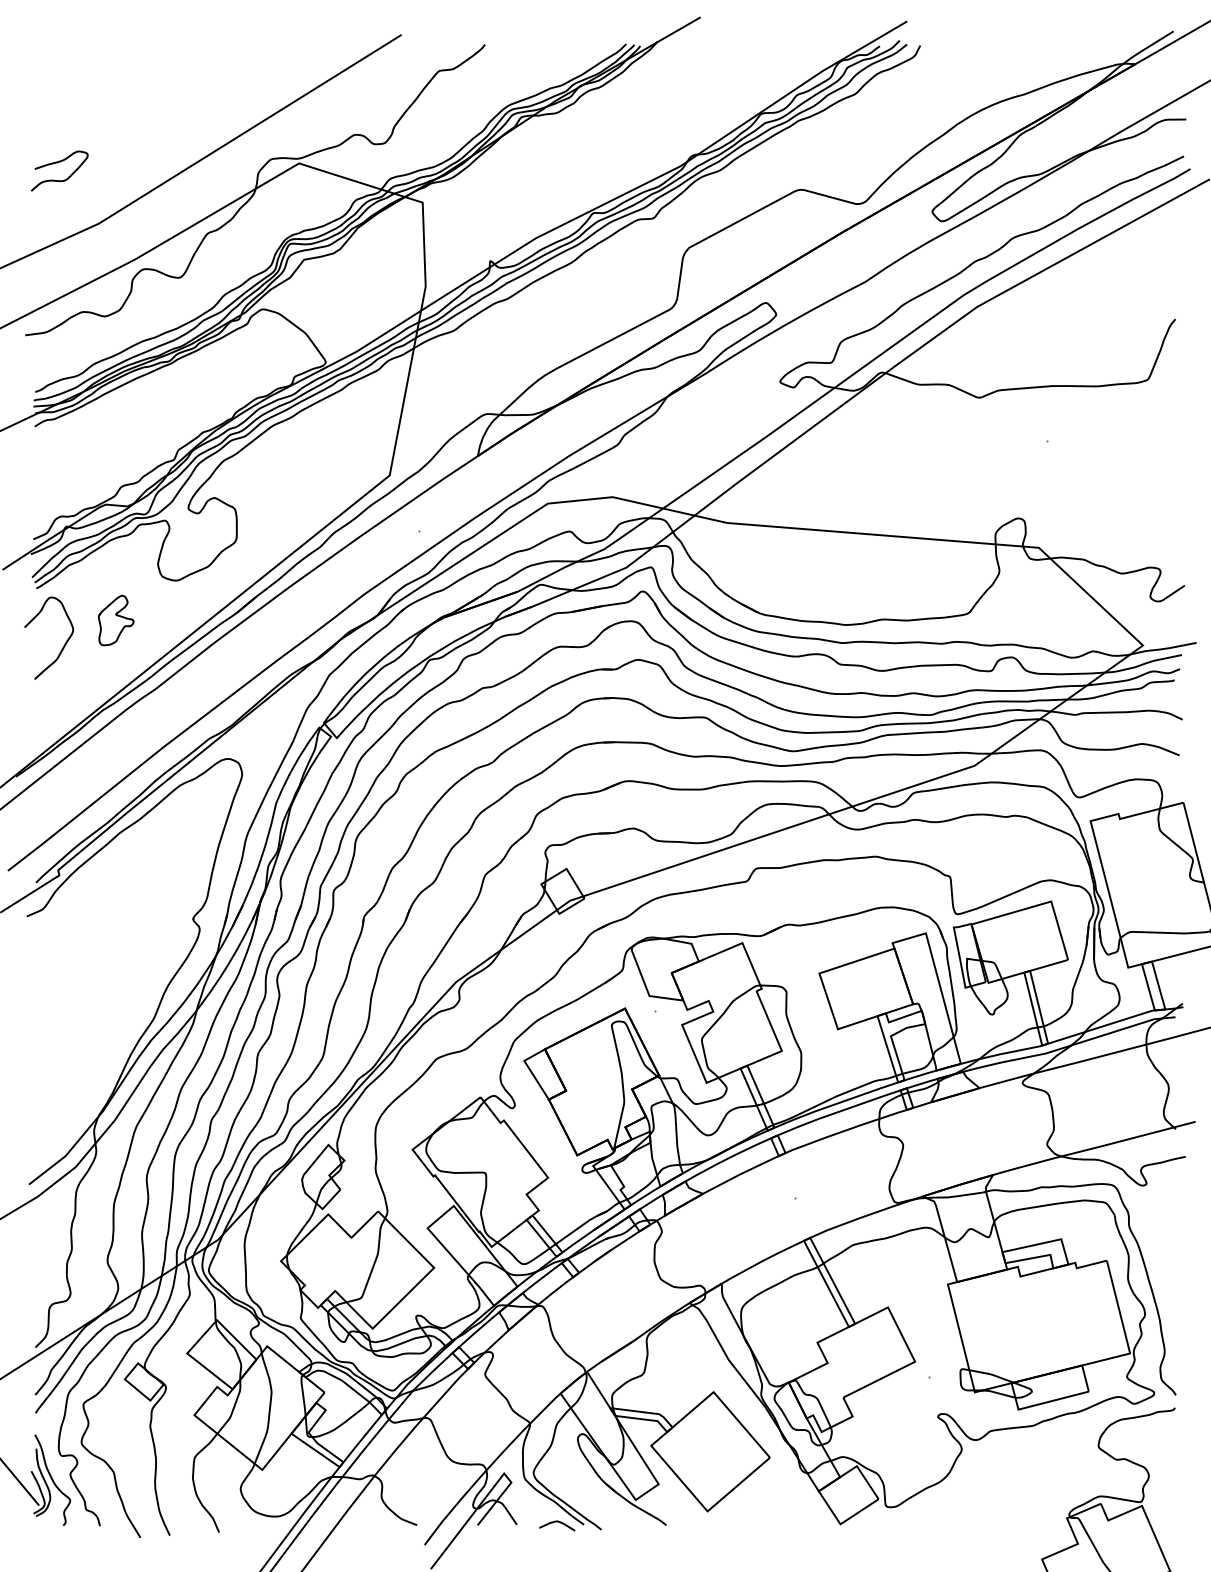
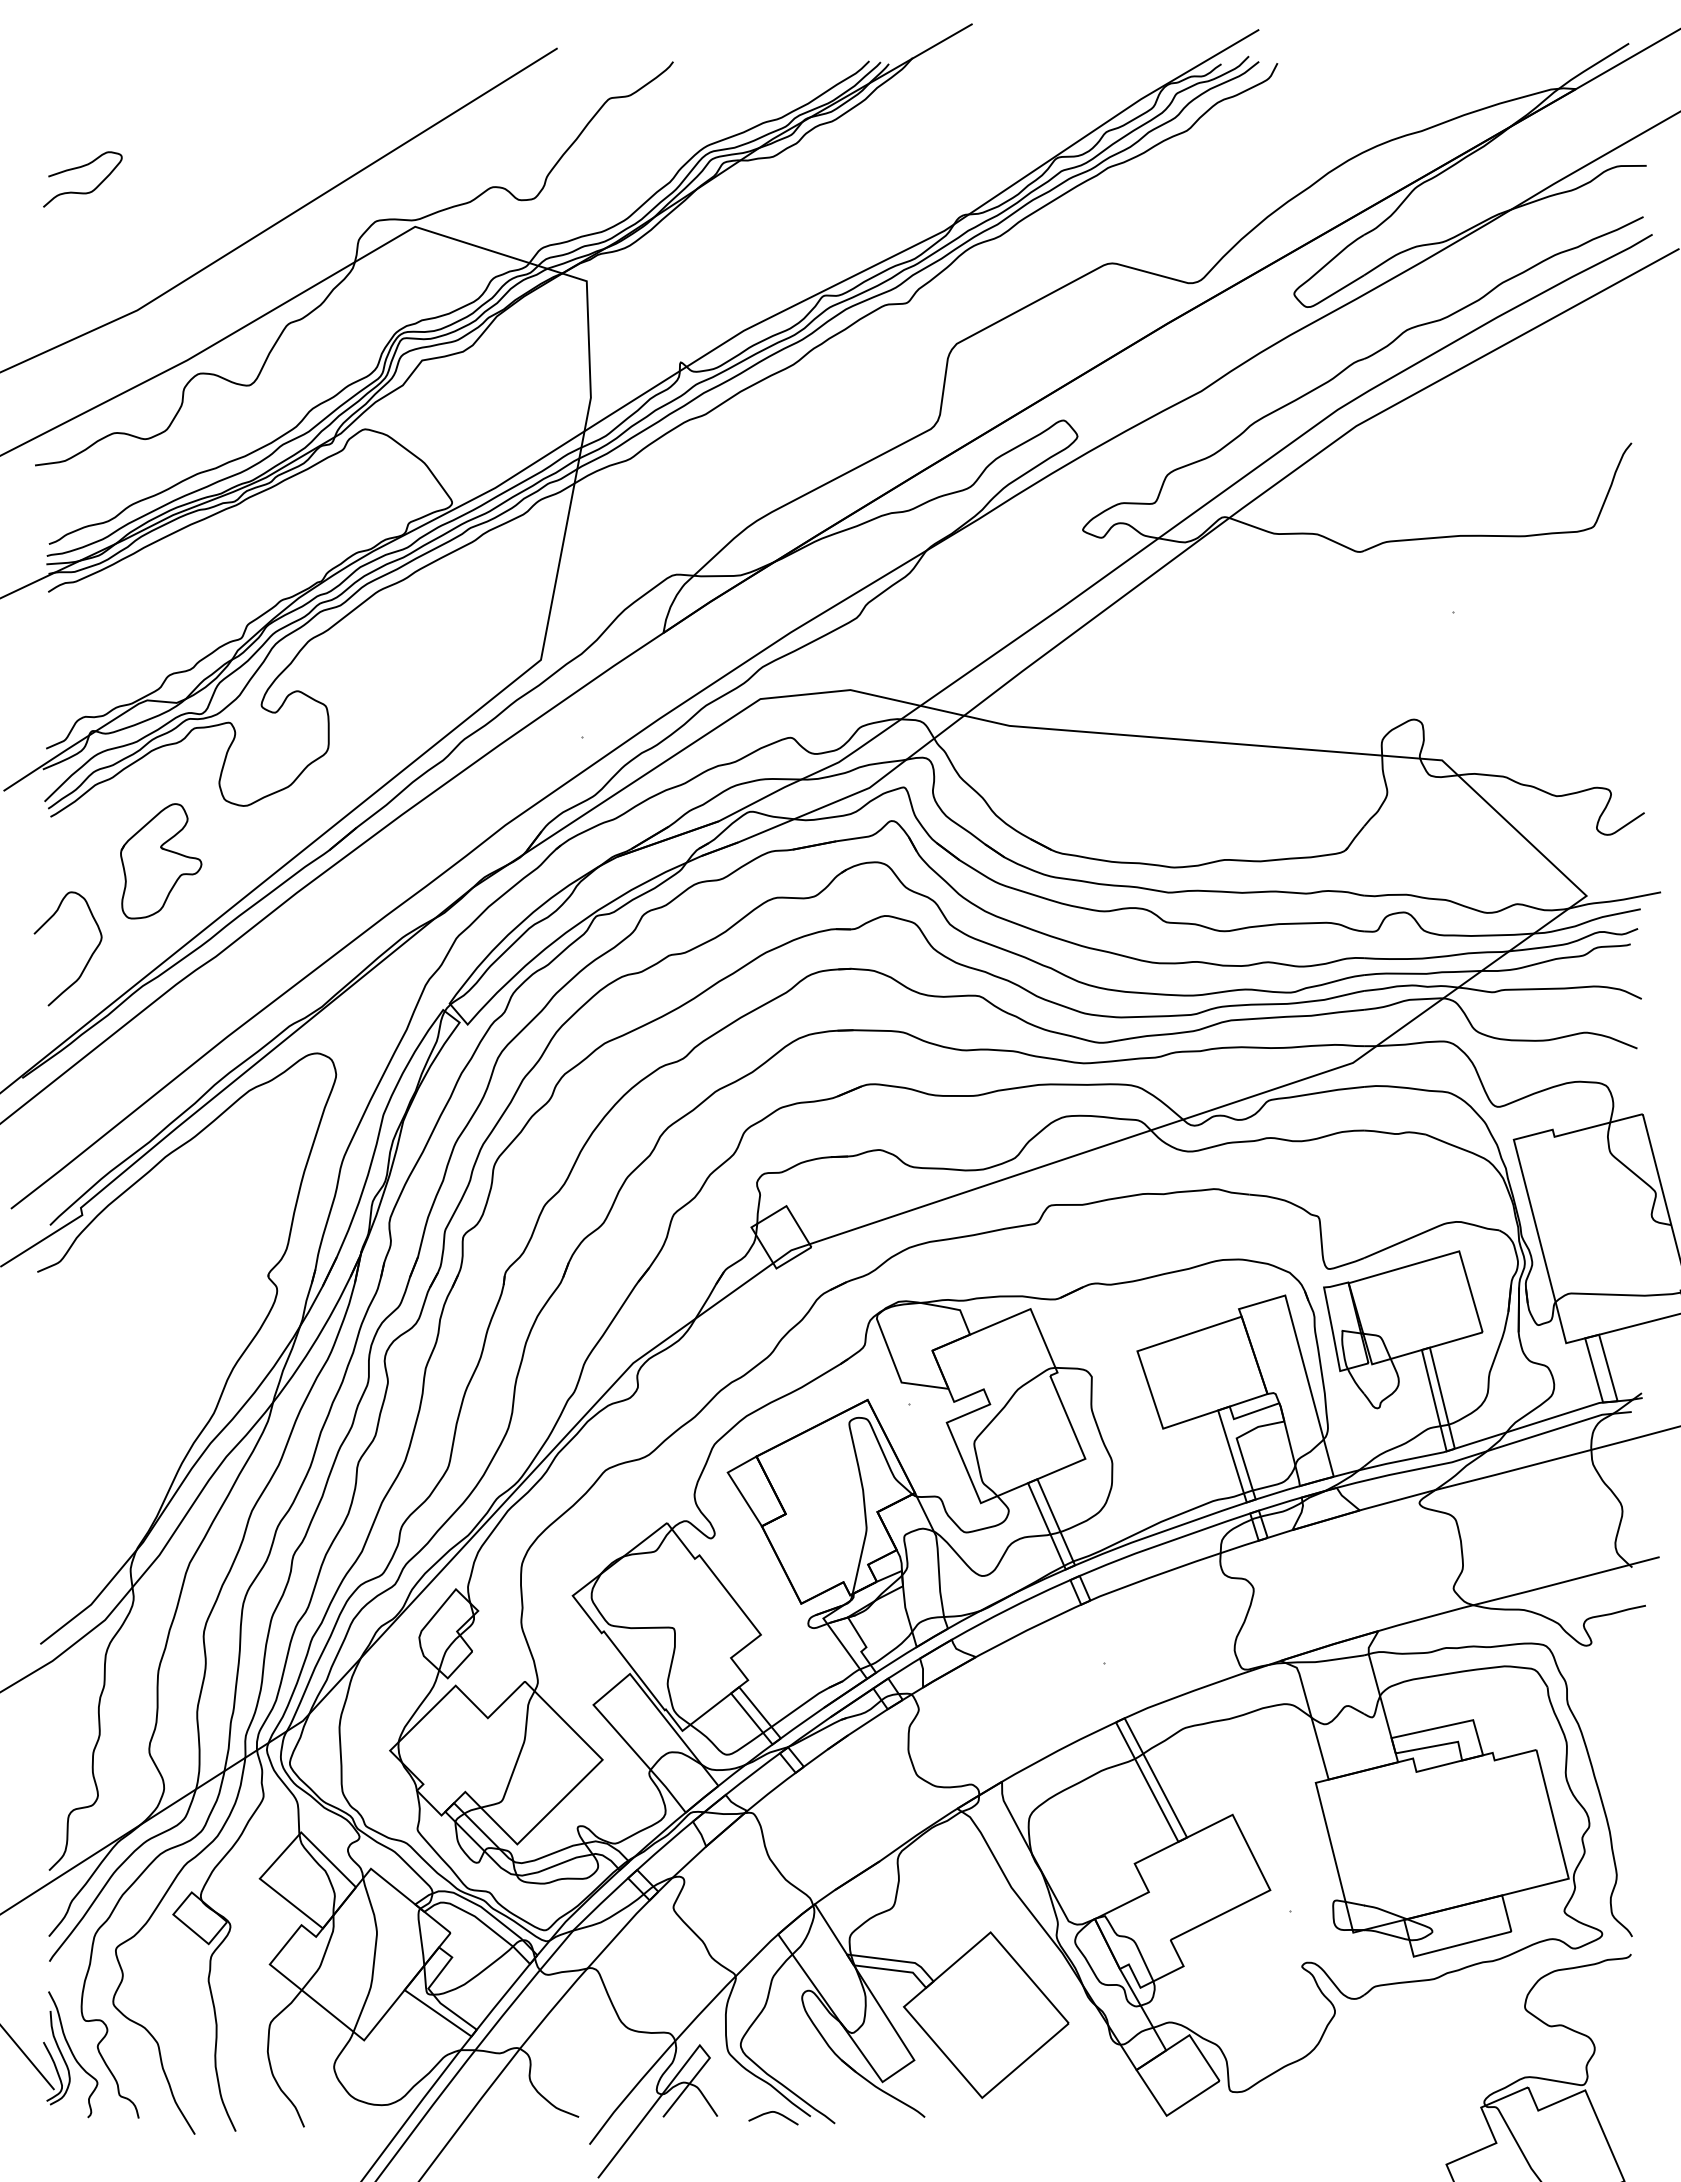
curve: (57, 163) -> (79, 168), moved
part: (116, 620) -> (161, 861), size x1.67
curve: (63, 645) -> (88, 959), moved

